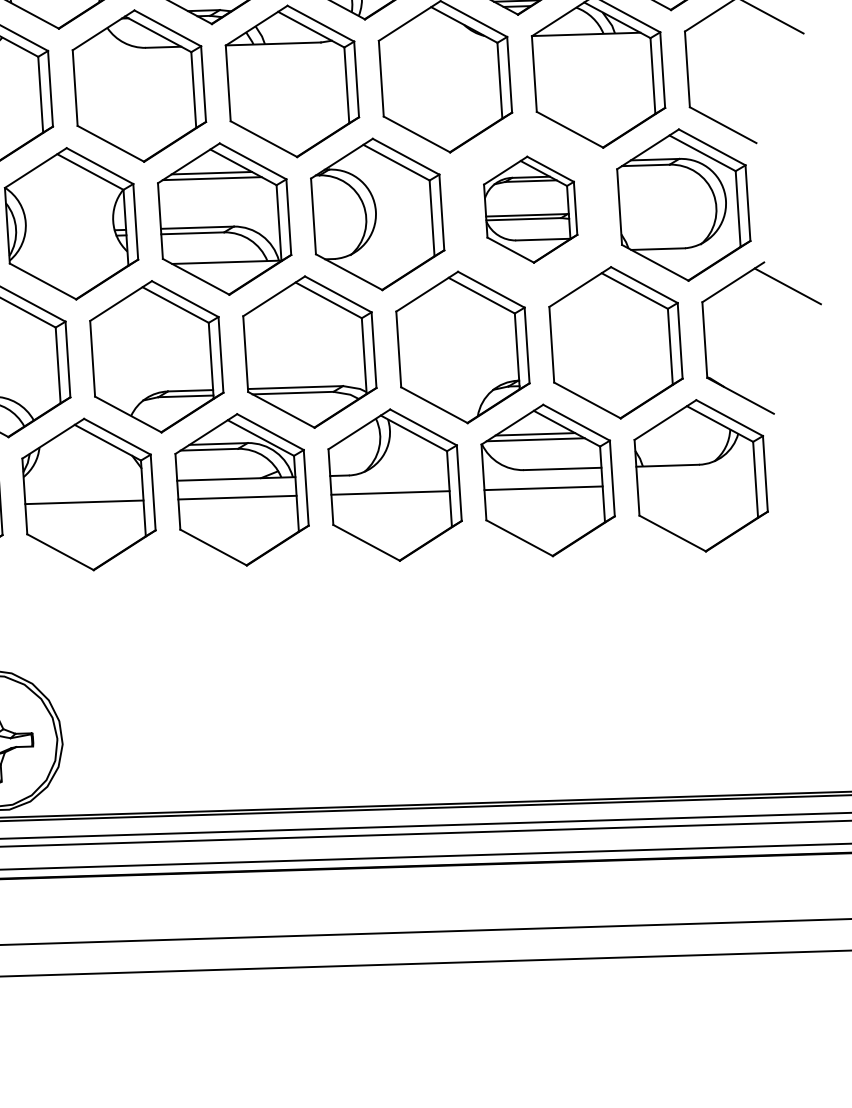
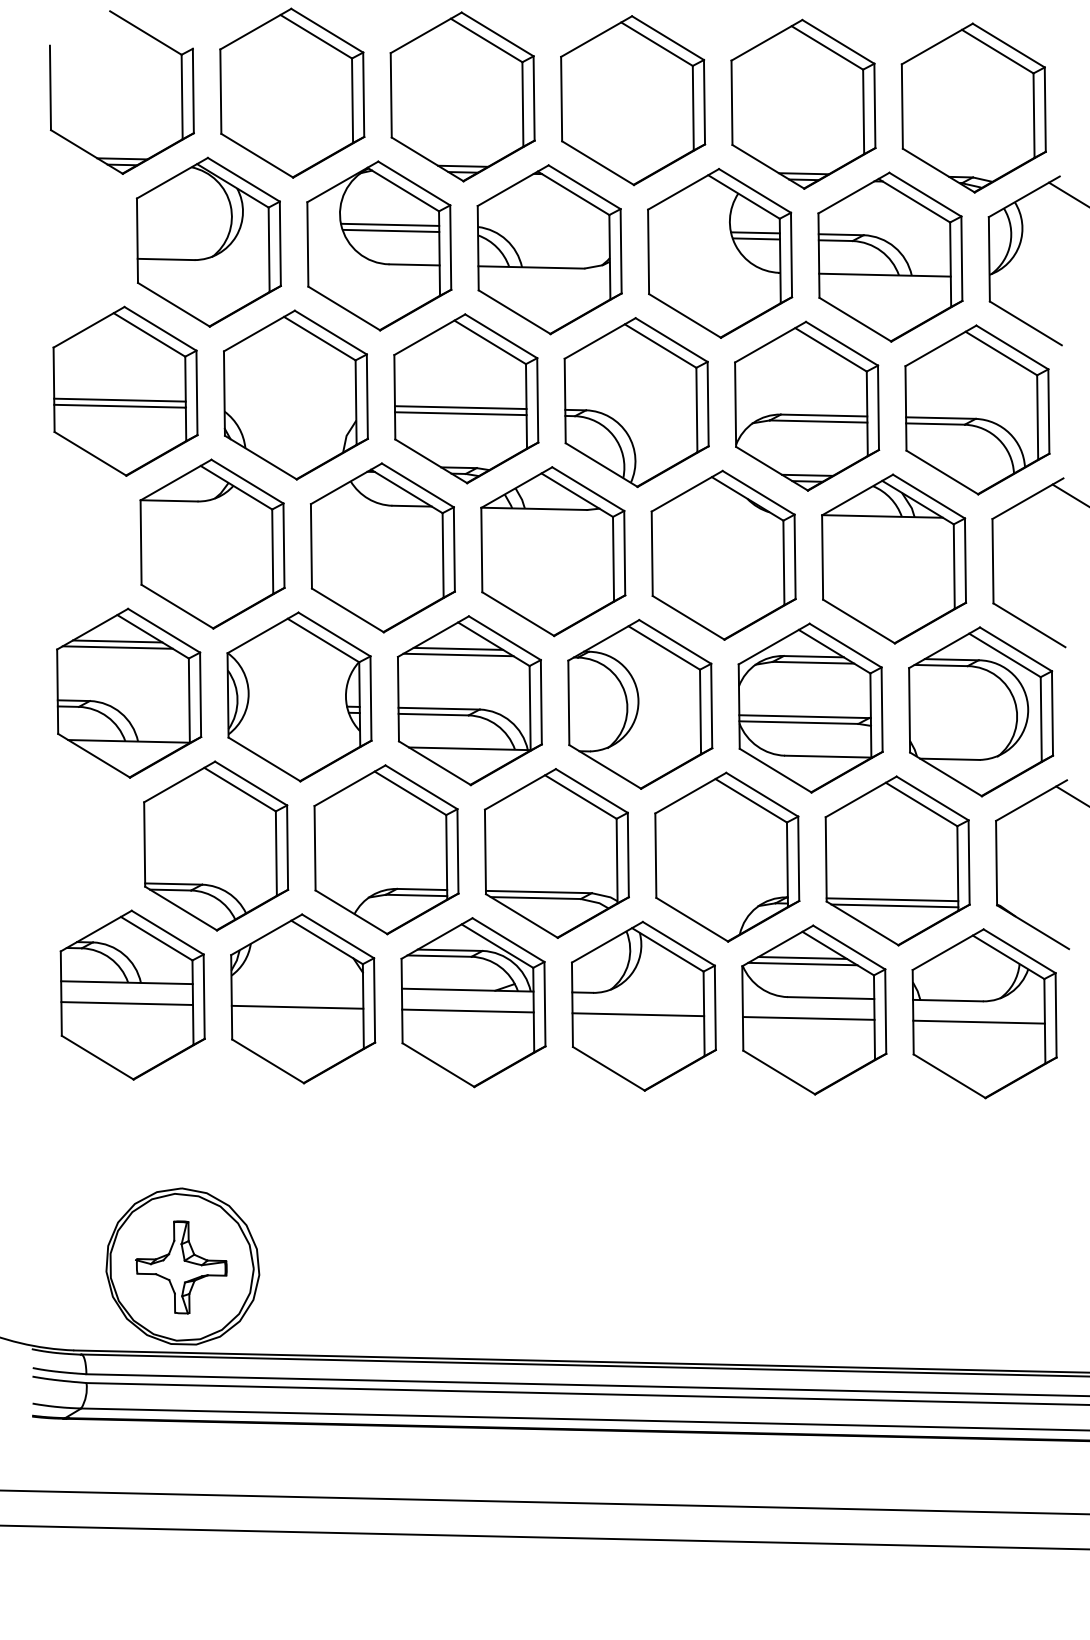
part: (530, 209) -> (810, 707), size x1.43
line: (613, 377) -> (892, 899), added
line: (615, 382) -> (894, 905), added
line: (696, 483) -> (978, 1021), added

